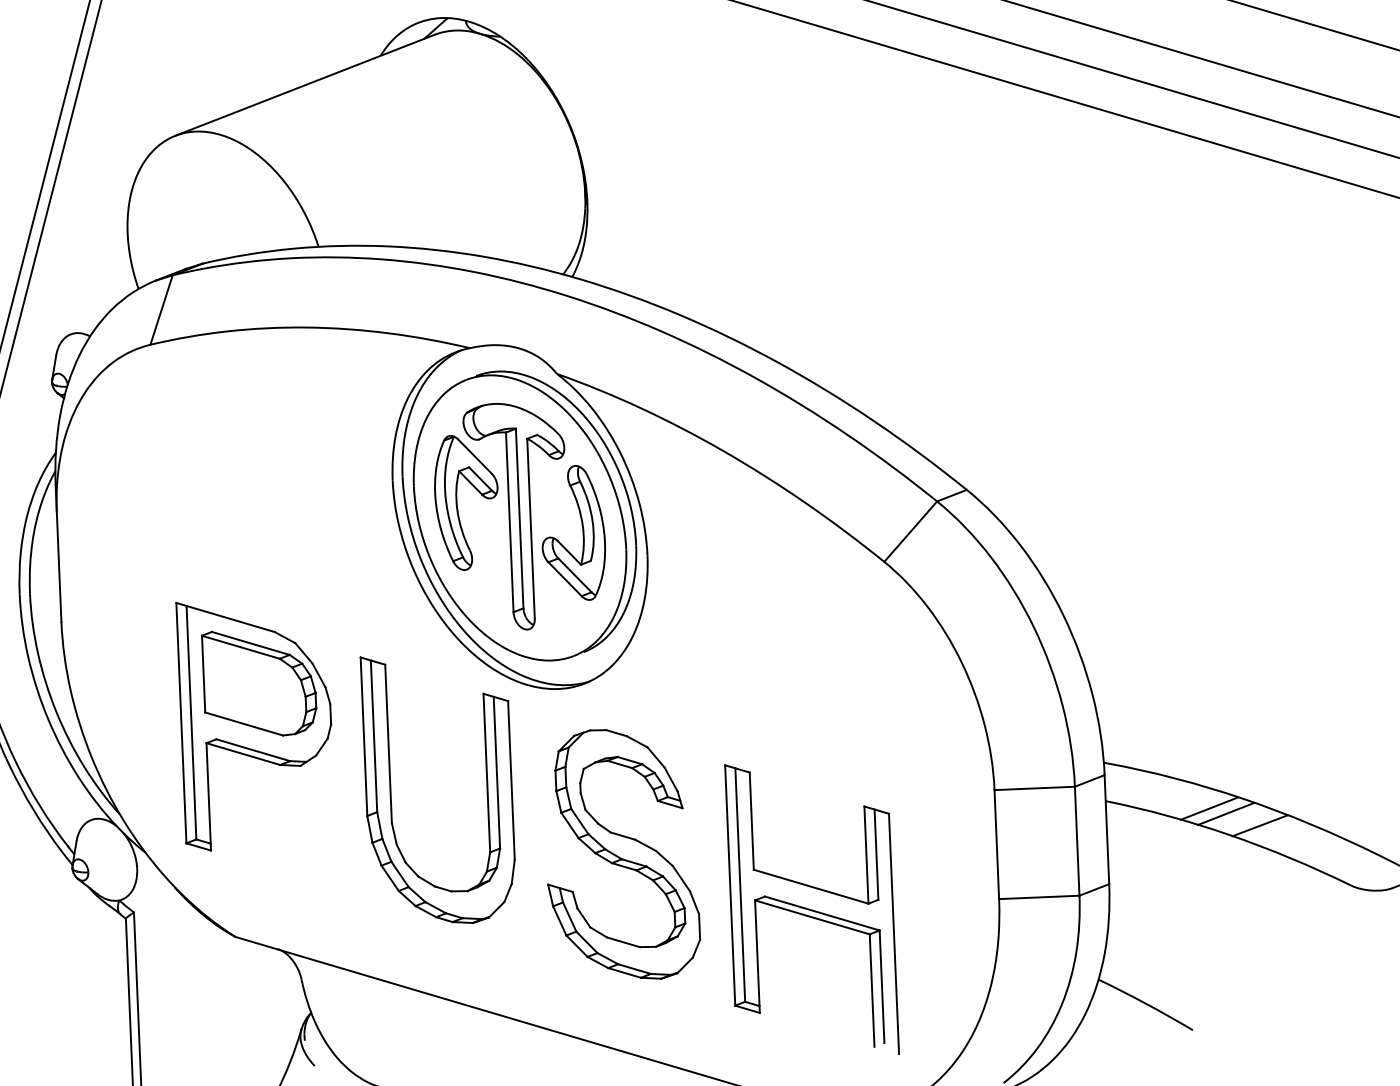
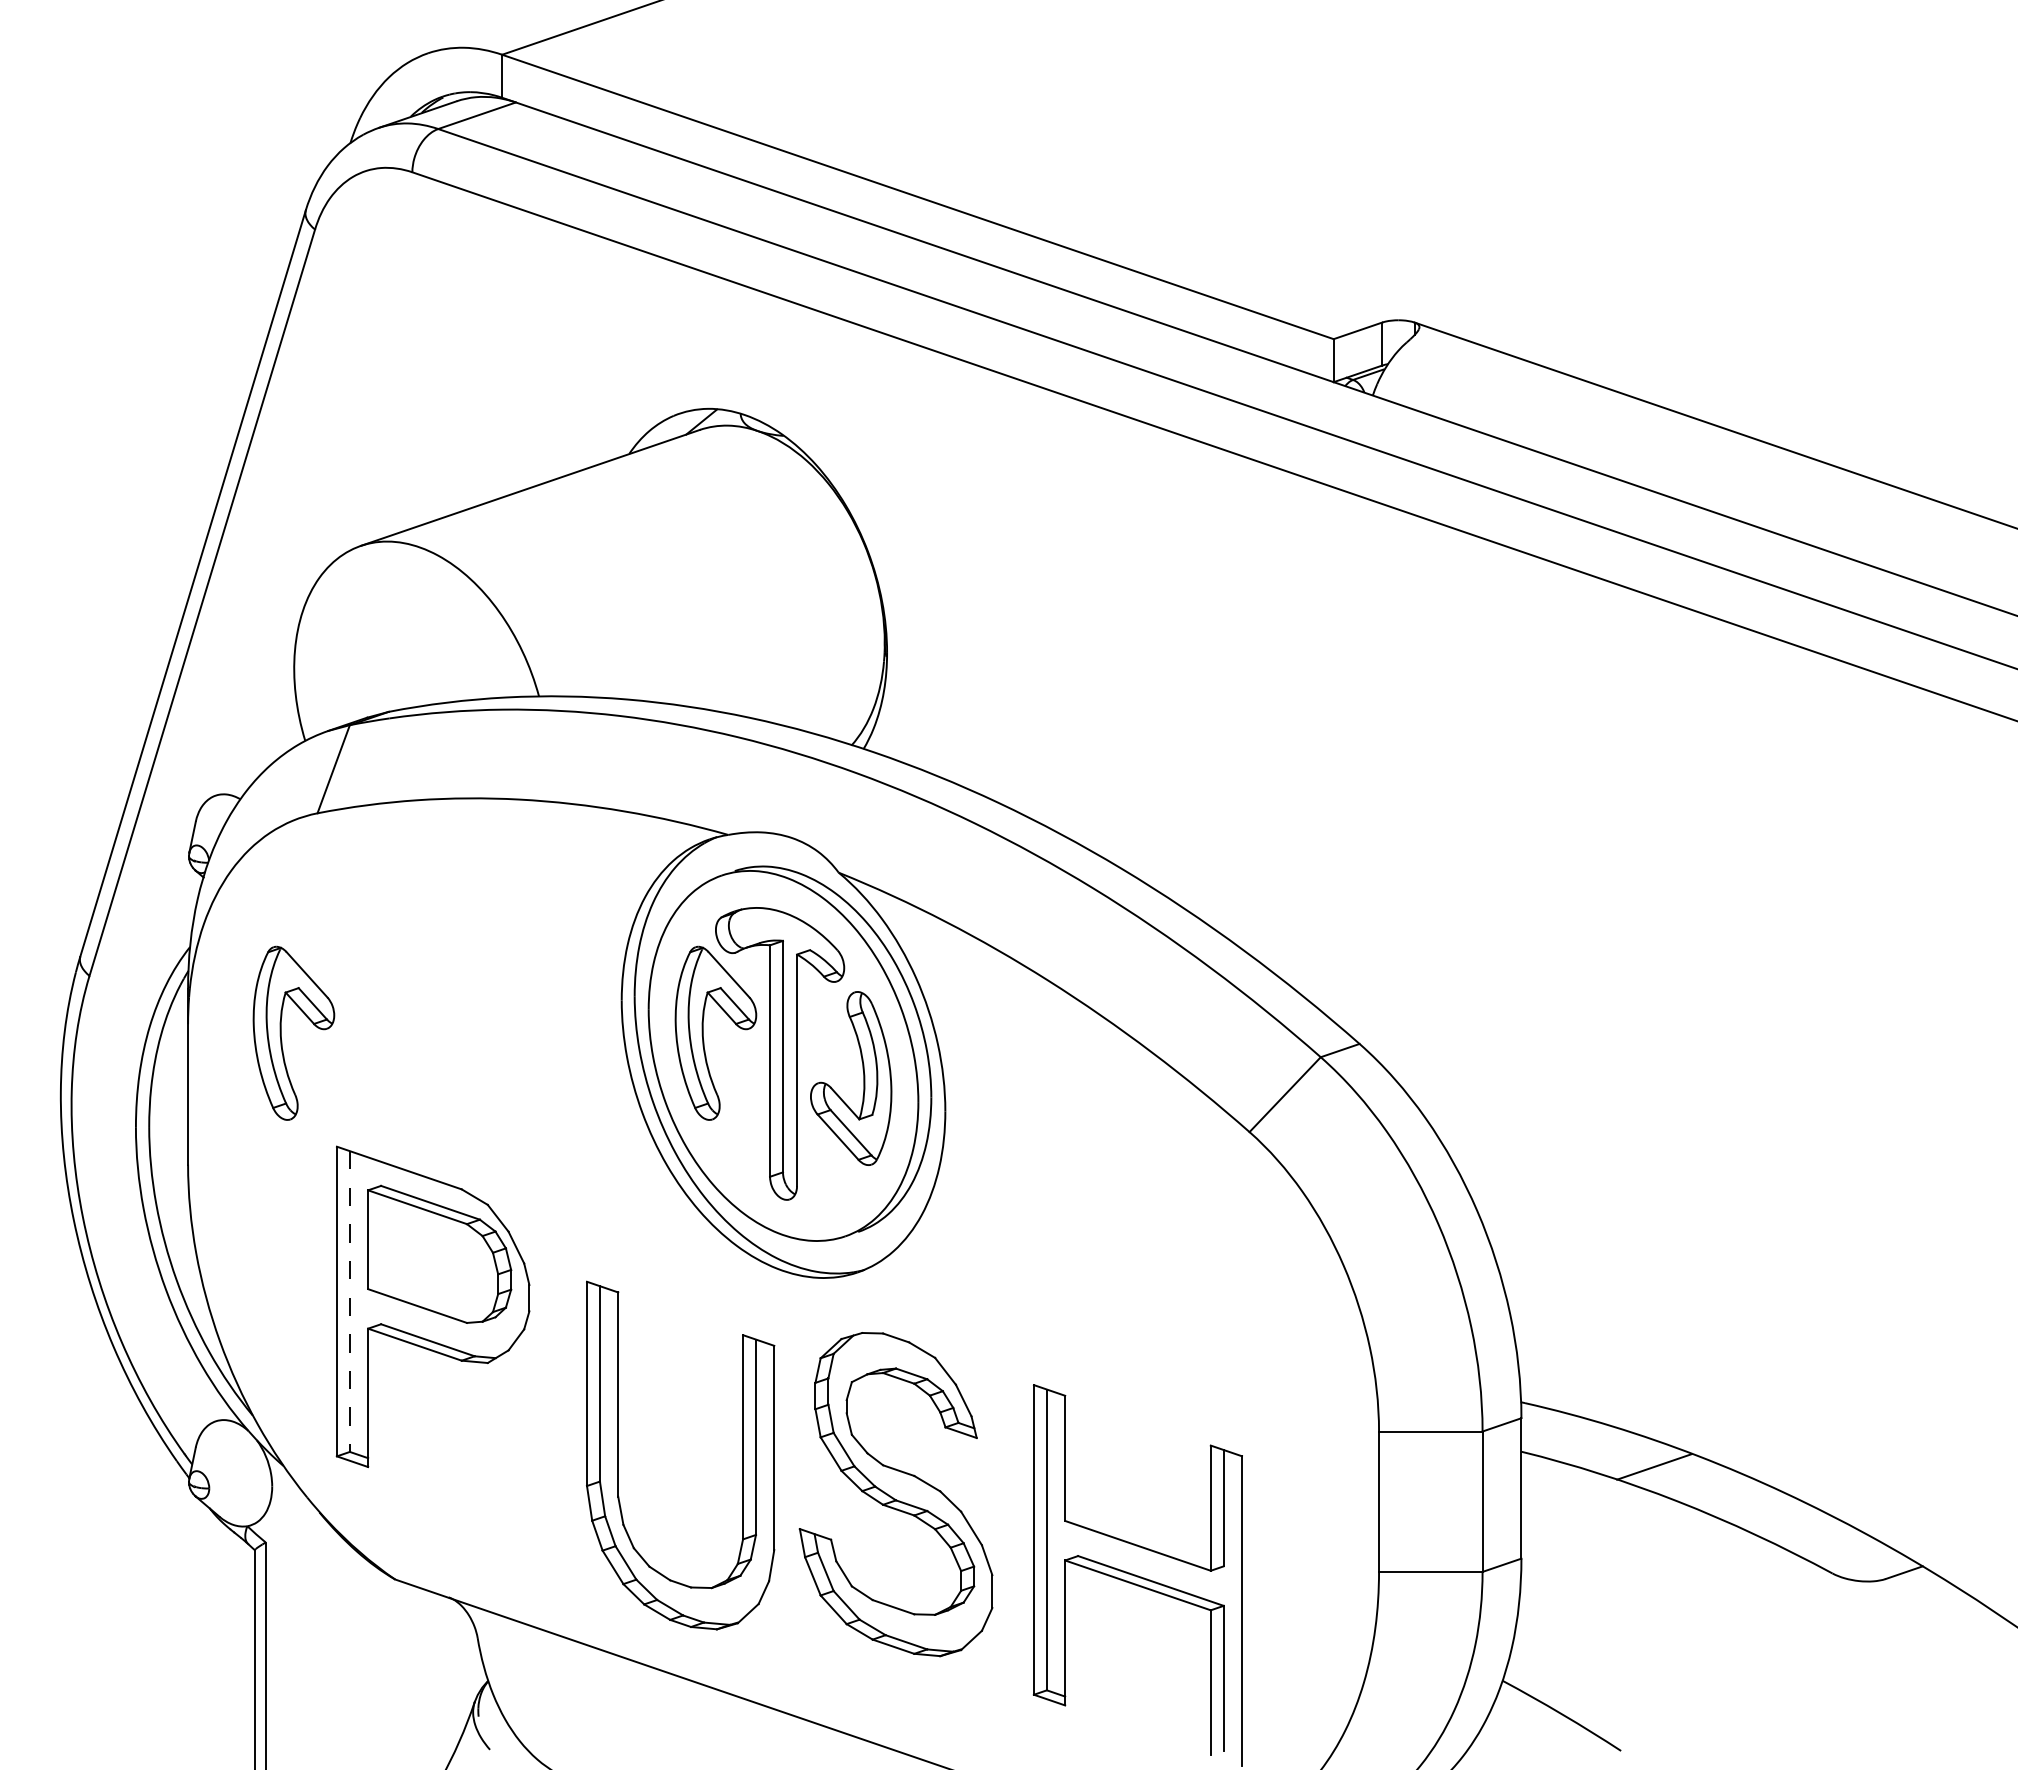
part: (129, 516) -> (281, 1032), added
line: (191, 723) -> (349, 1302), solid -> dashed
part: (390, 791) -> (618, 1455), moved
line: (1226, 813) -> (1675, 1474), removed
line: (1259, 825) -> (1718, 1491), removed

